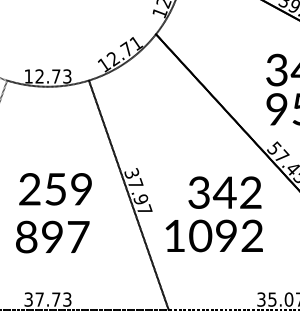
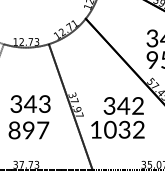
text: (55, 188) -> (30, 103), 259 -> 343
text: (226, 235) -> (124, 129), 1092 -> 1032

